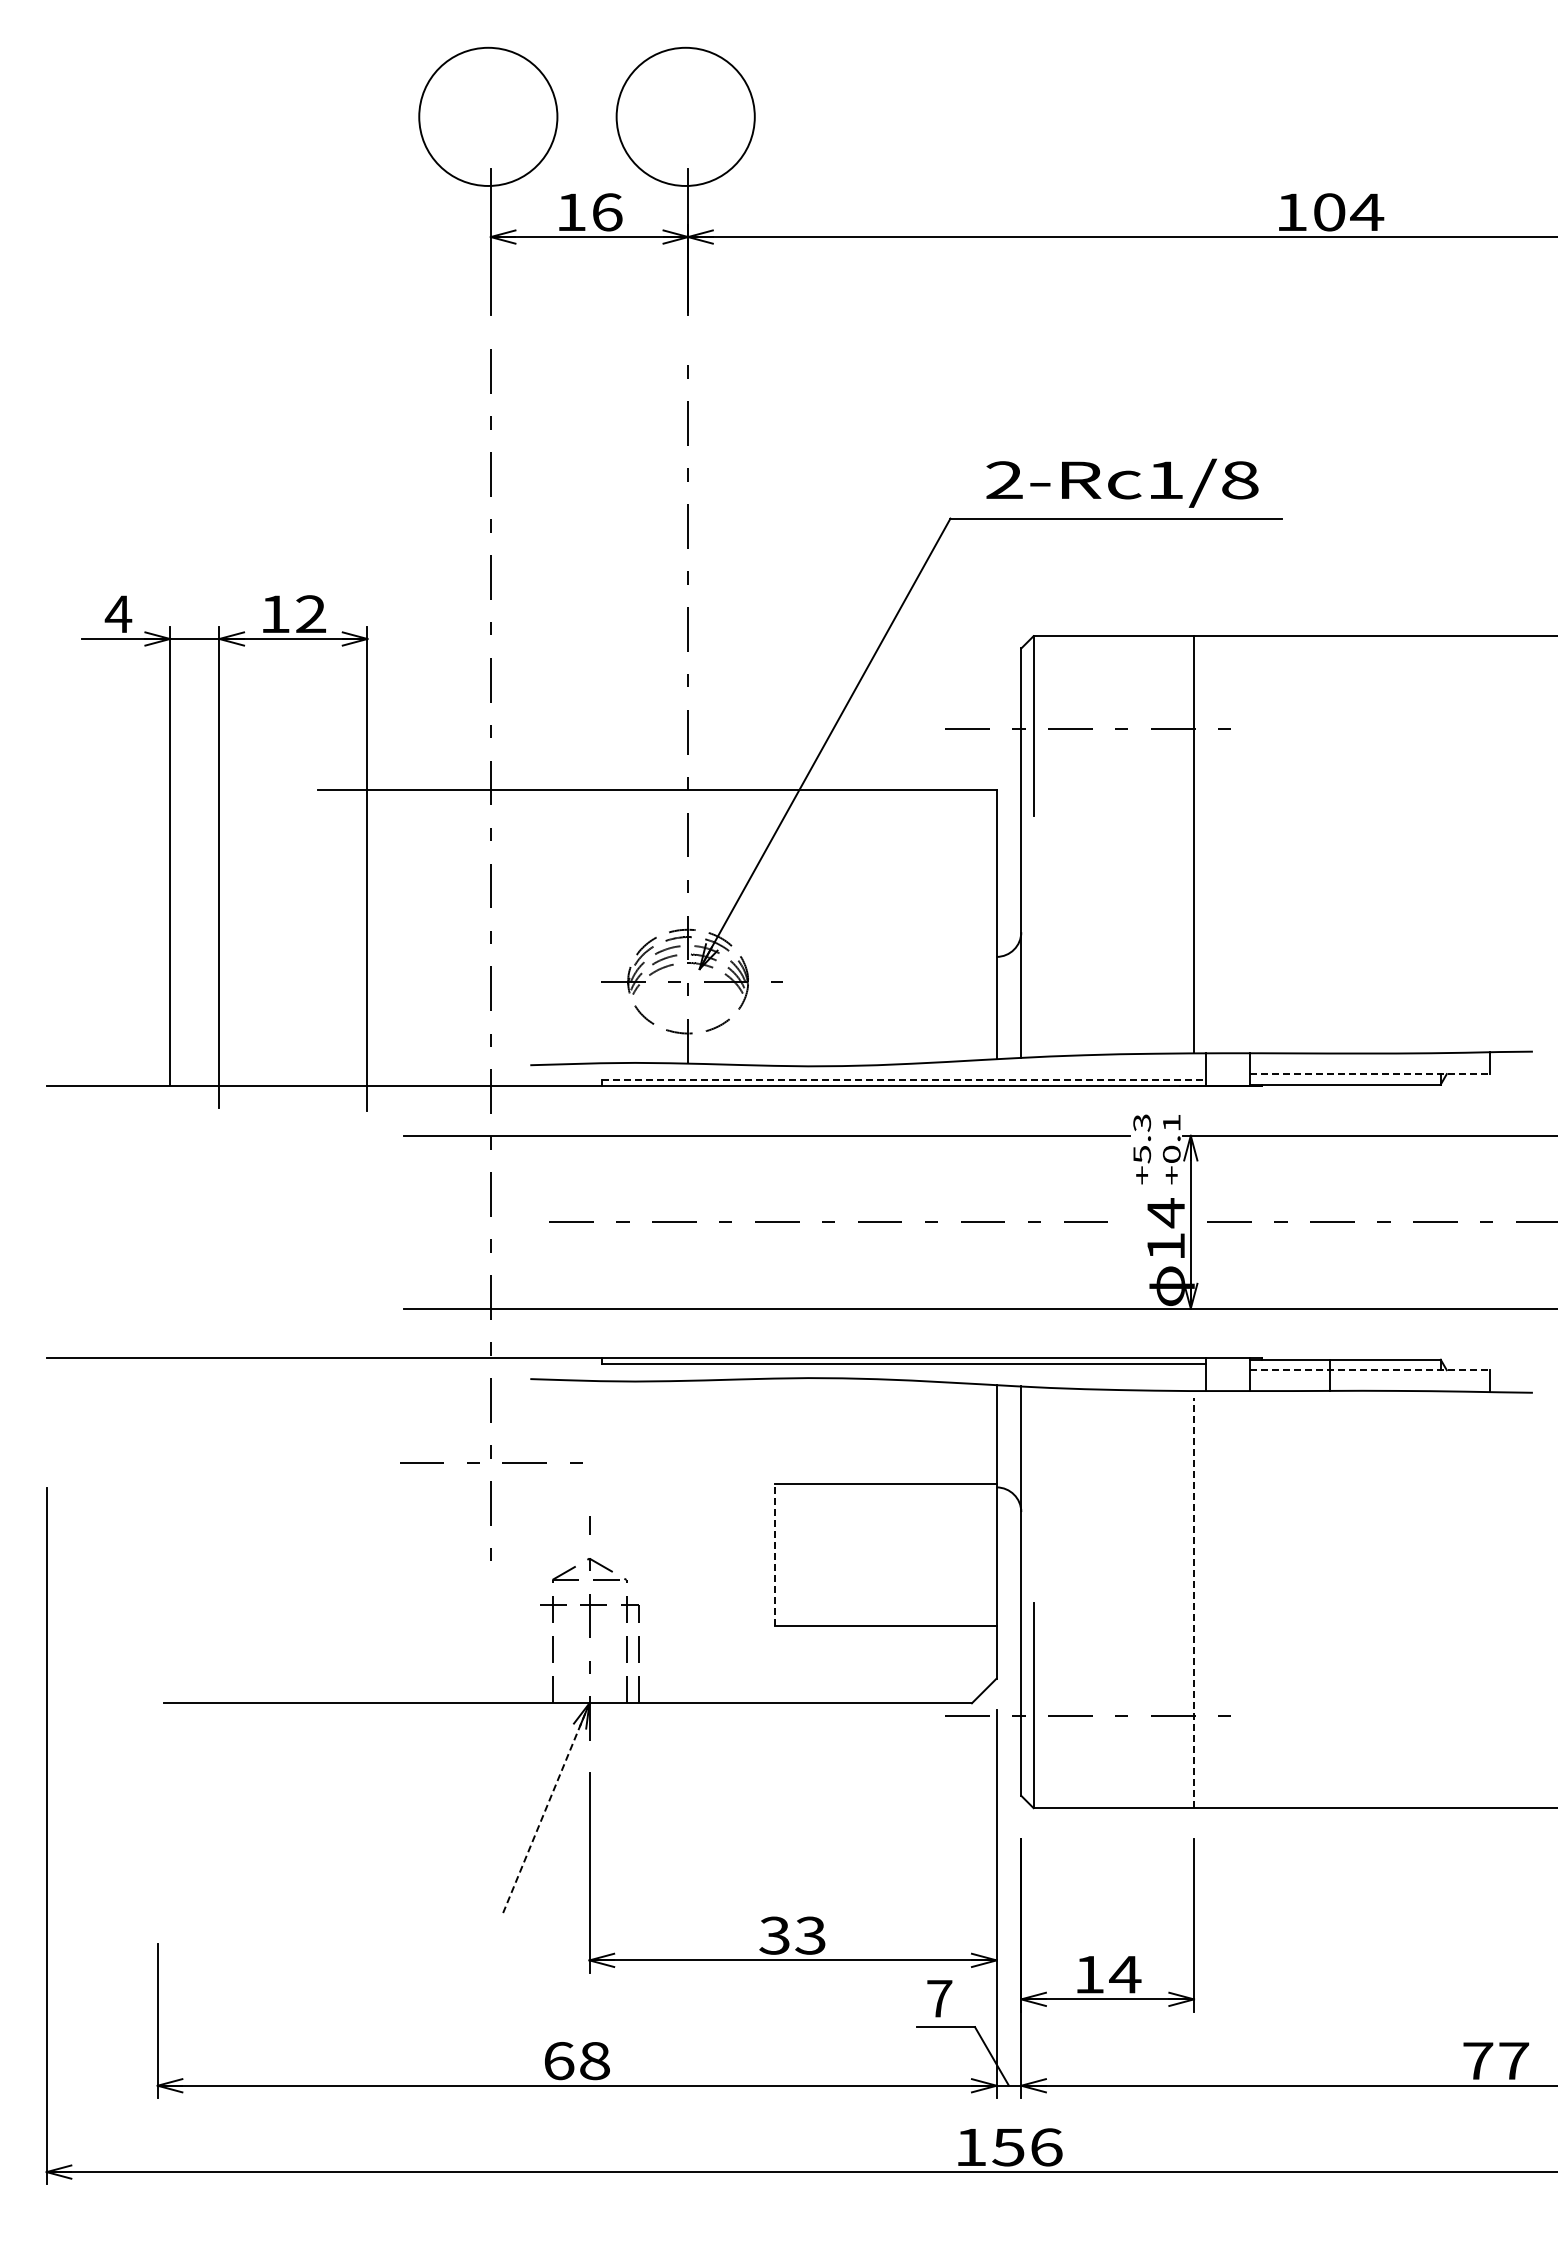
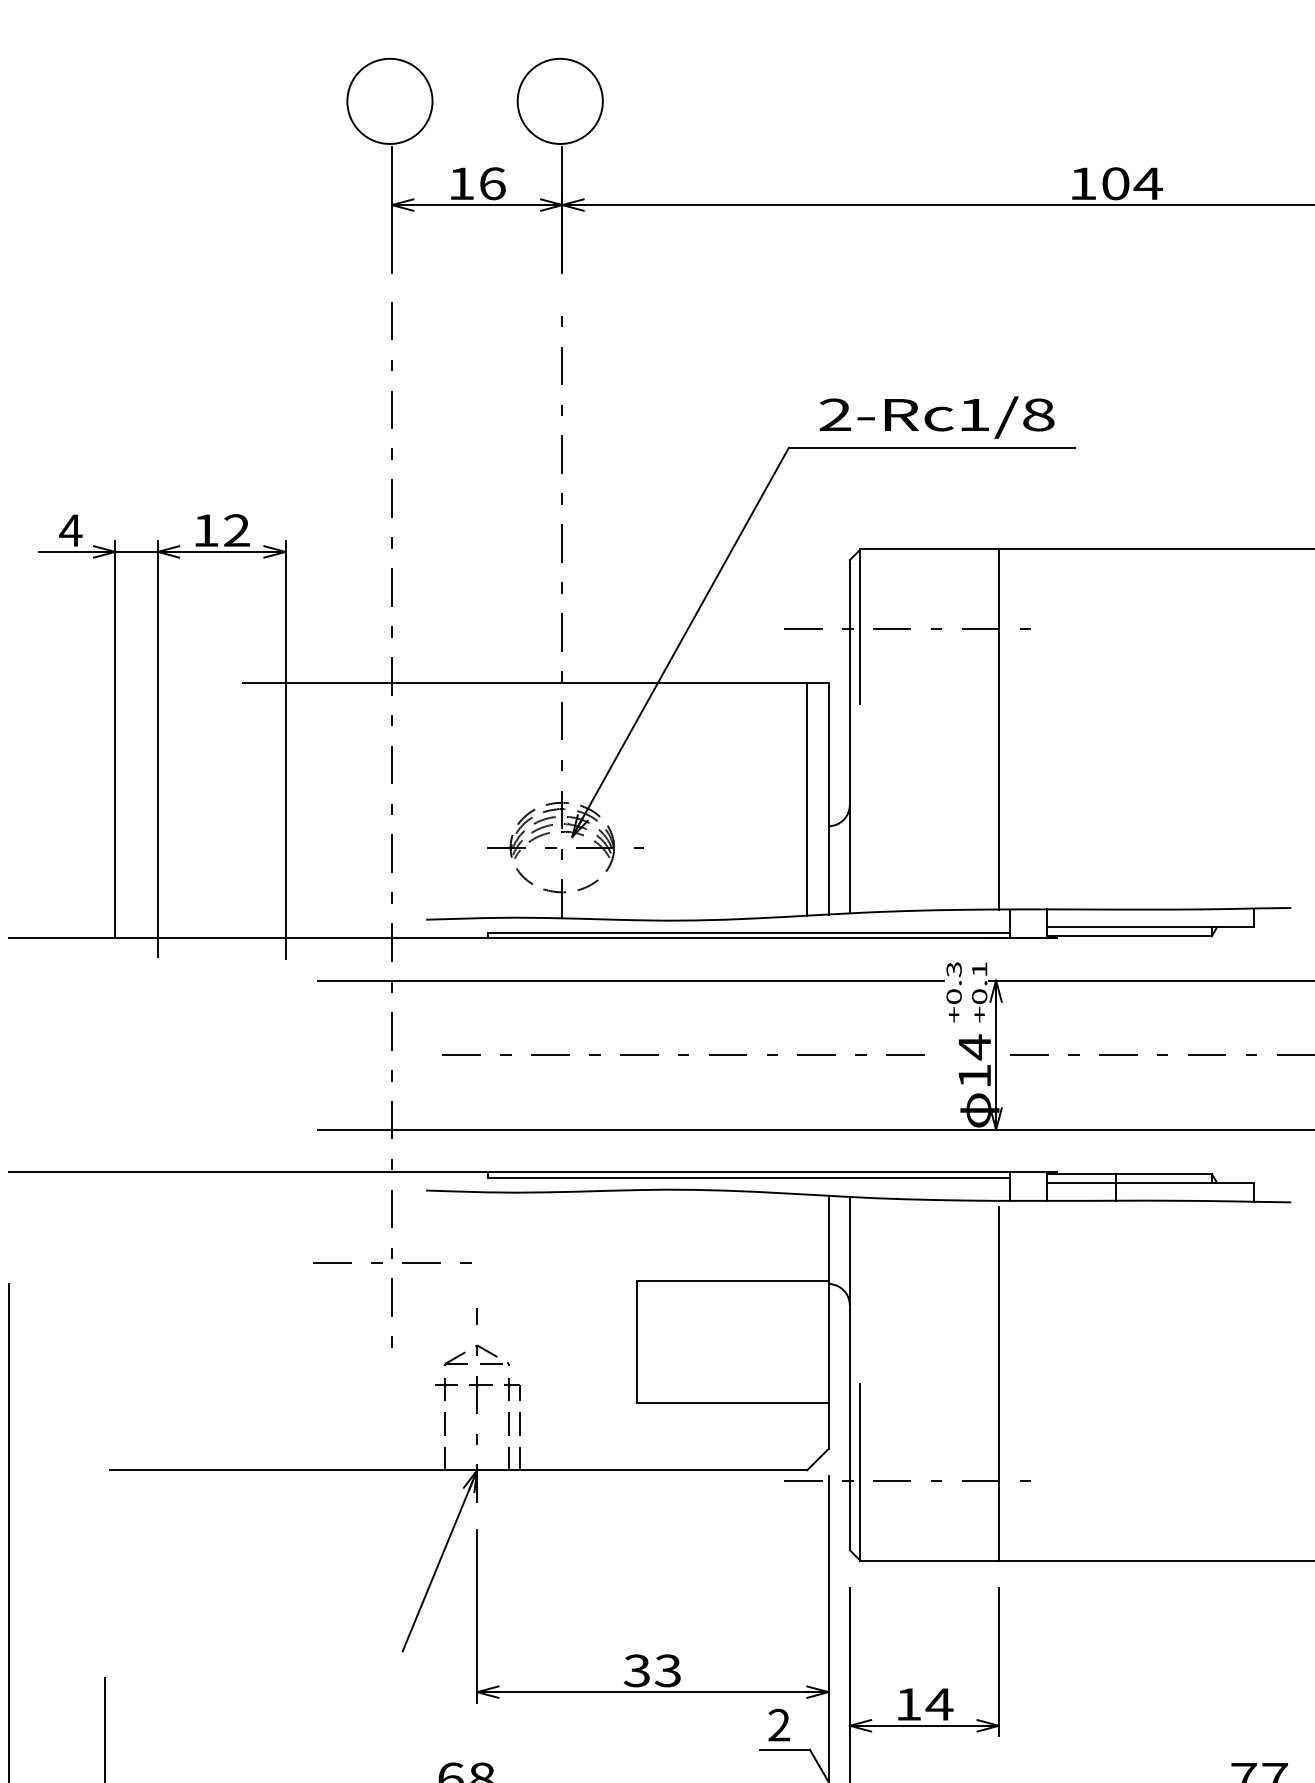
circle: (487, 116) -> (389, 101), size x0.71
circle: (685, 116) -> (560, 101), size x0.71
line: (971, 925) -> (806, 799), added
line: (1370, 1074) -> (1151, 927), dashed -> solid
line: (904, 1080) -> (749, 932), dashed -> solid
text: (1141, 1154) -> (953, 996), +5.3 -> +0.3
line: (1370, 1370) -> (1151, 1183), dashed -> solid
line: (774, 1554) -> (636, 1341), dashed -> solid
line: (1194, 1603) -> (999, 1384), dashed -> solid
line: (546, 1808) -> (440, 1561), dashed -> solid
text: (939, 1998) -> (779, 1725), 7 -> 2

